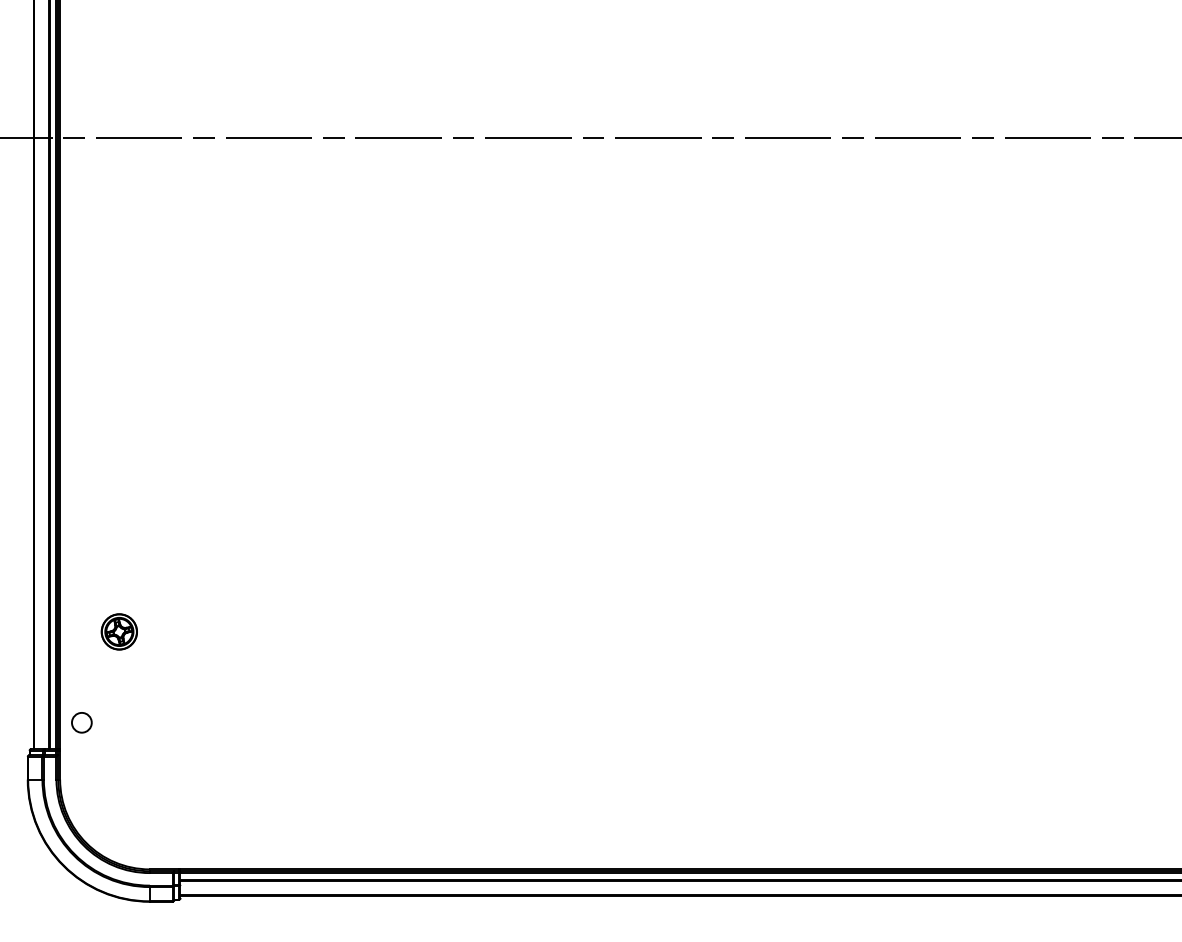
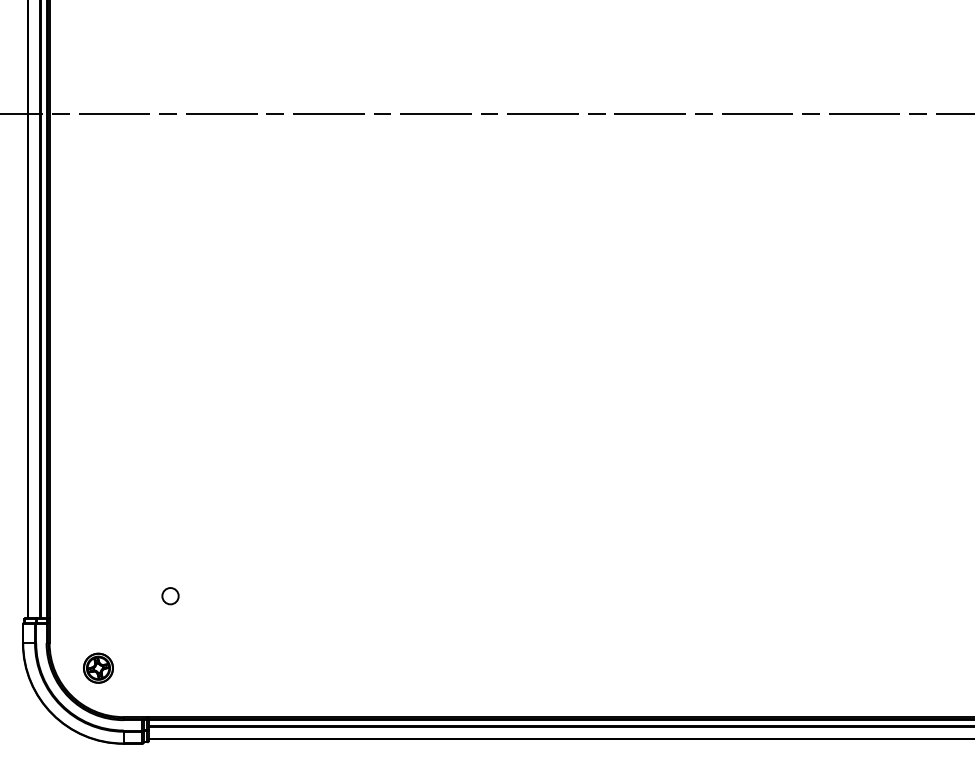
part: (119, 631) -> (98, 667), moved
circle: (81, 723) -> (170, 596), moved

